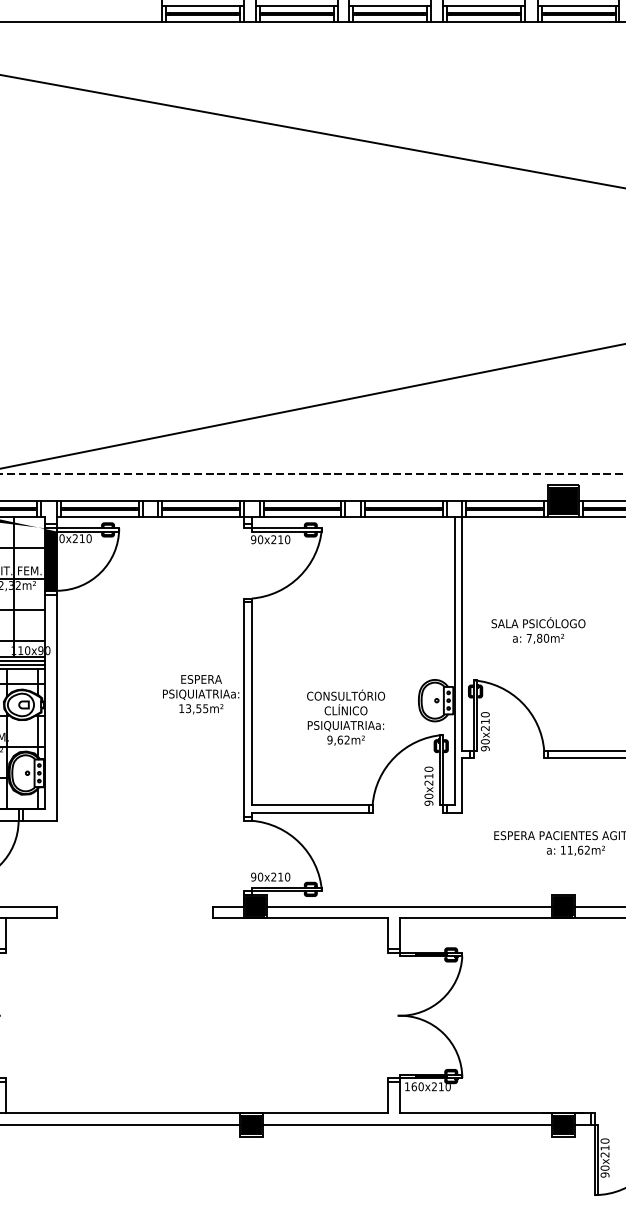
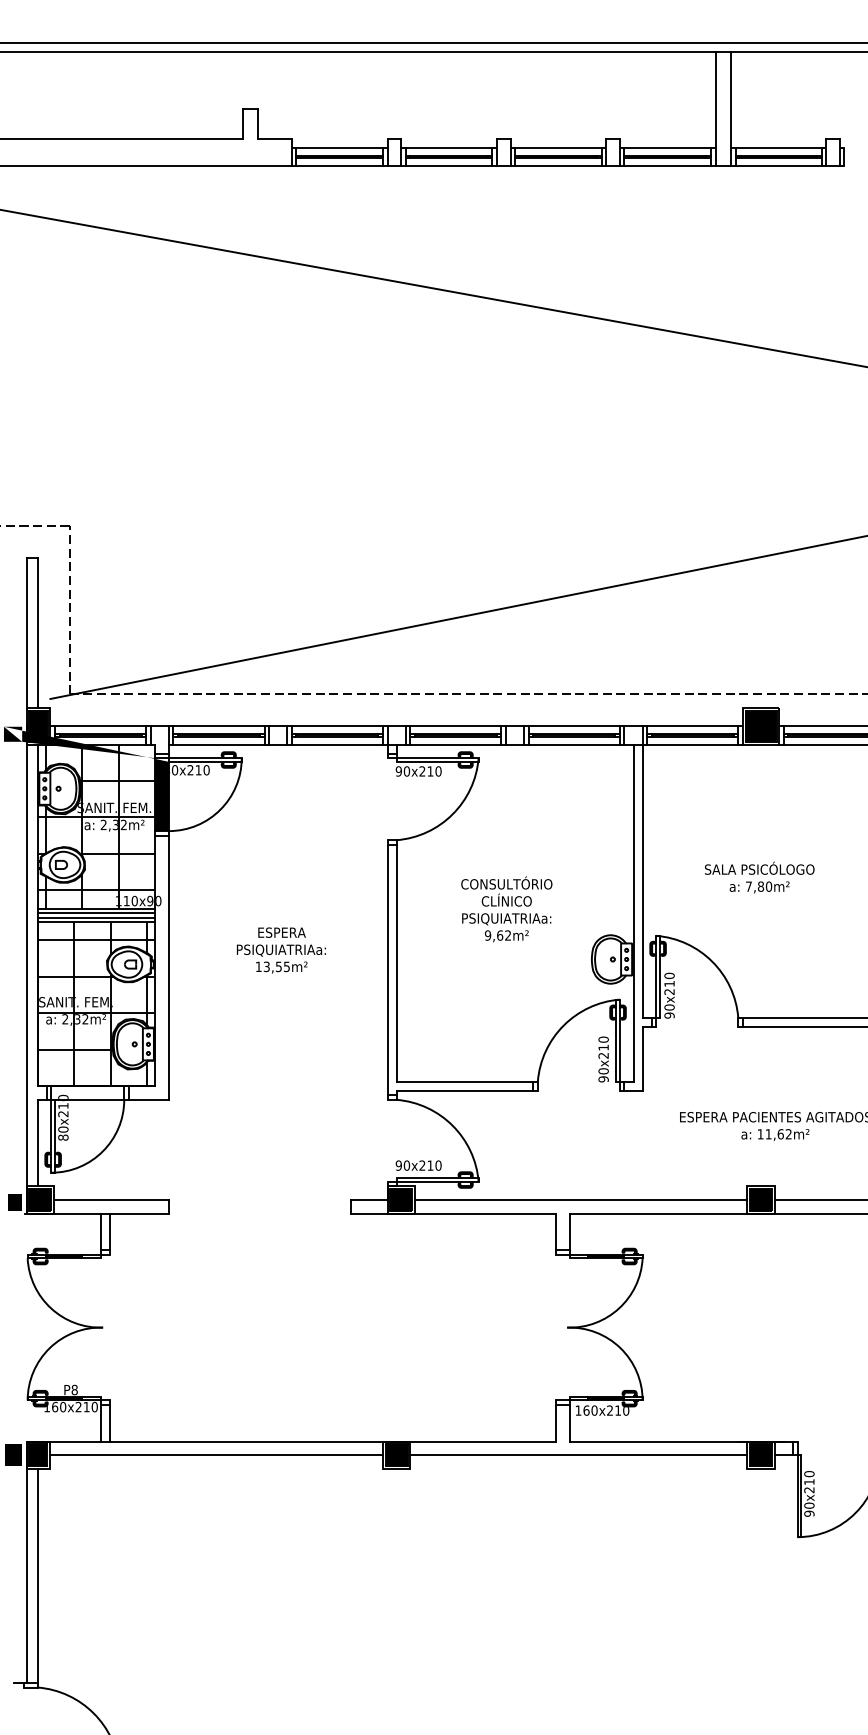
text: (538, 630) -> (759, 877), moved
text: (201, 694) -> (281, 950), moved
text: (345, 717) -> (506, 909), moved

